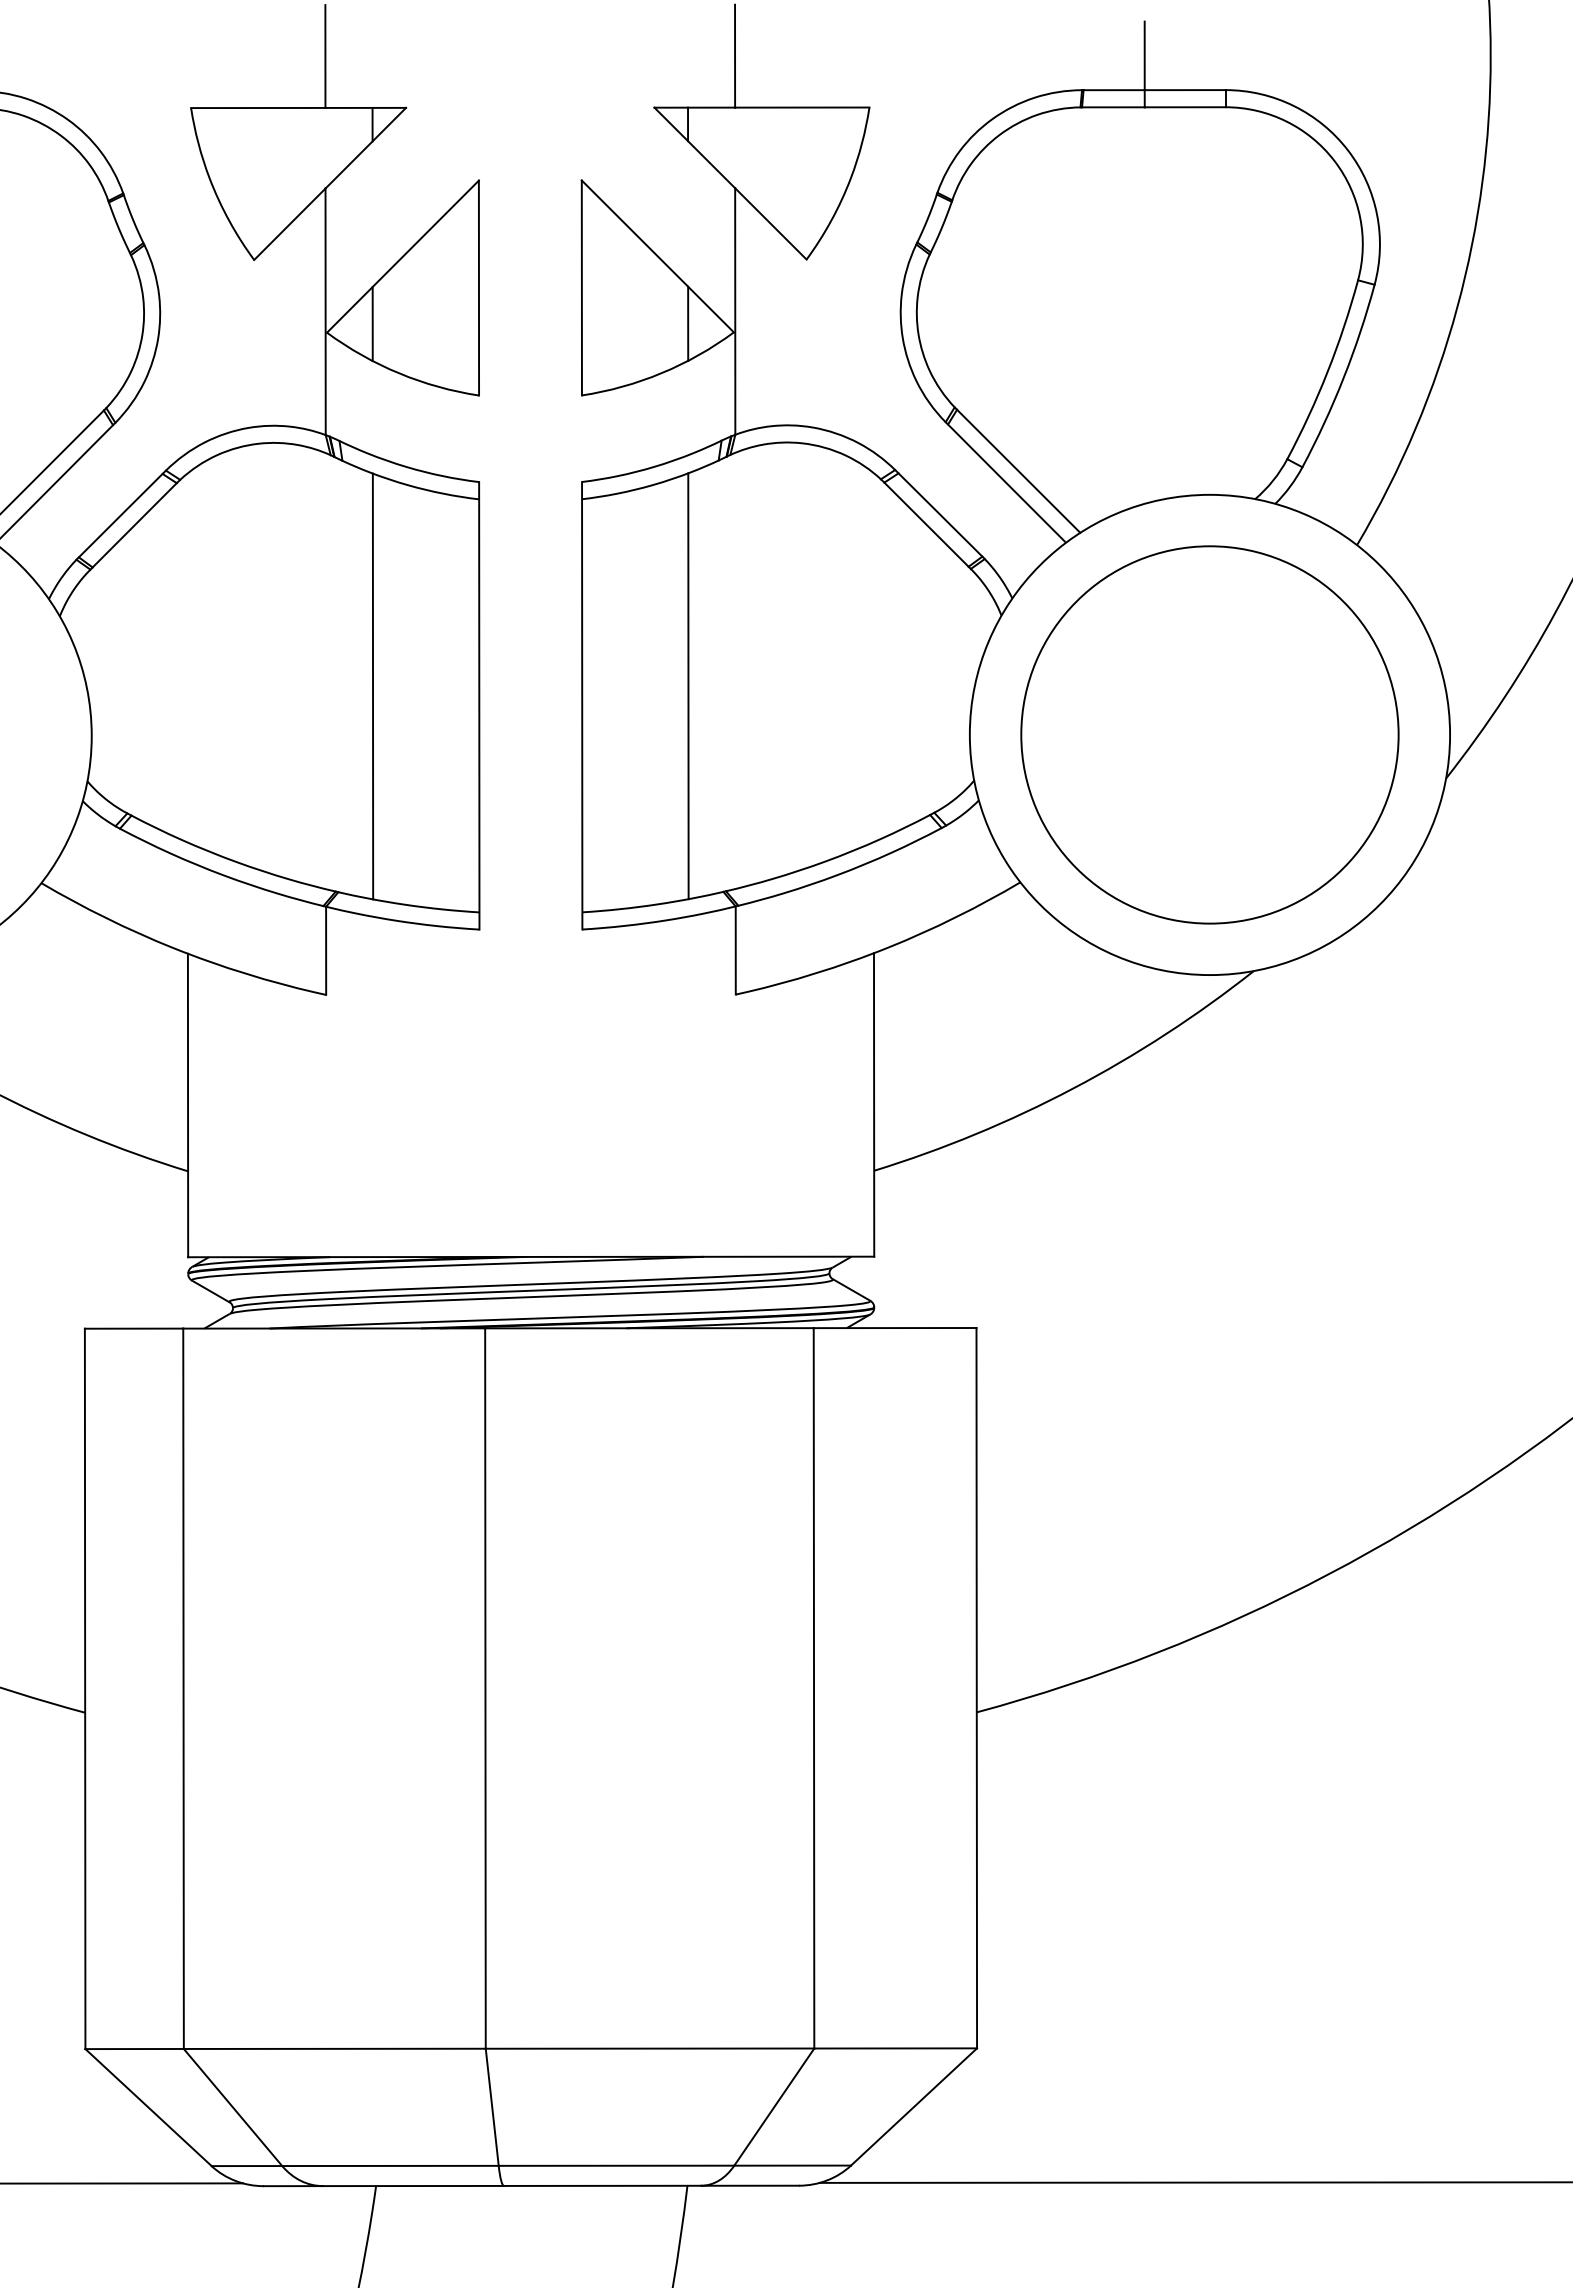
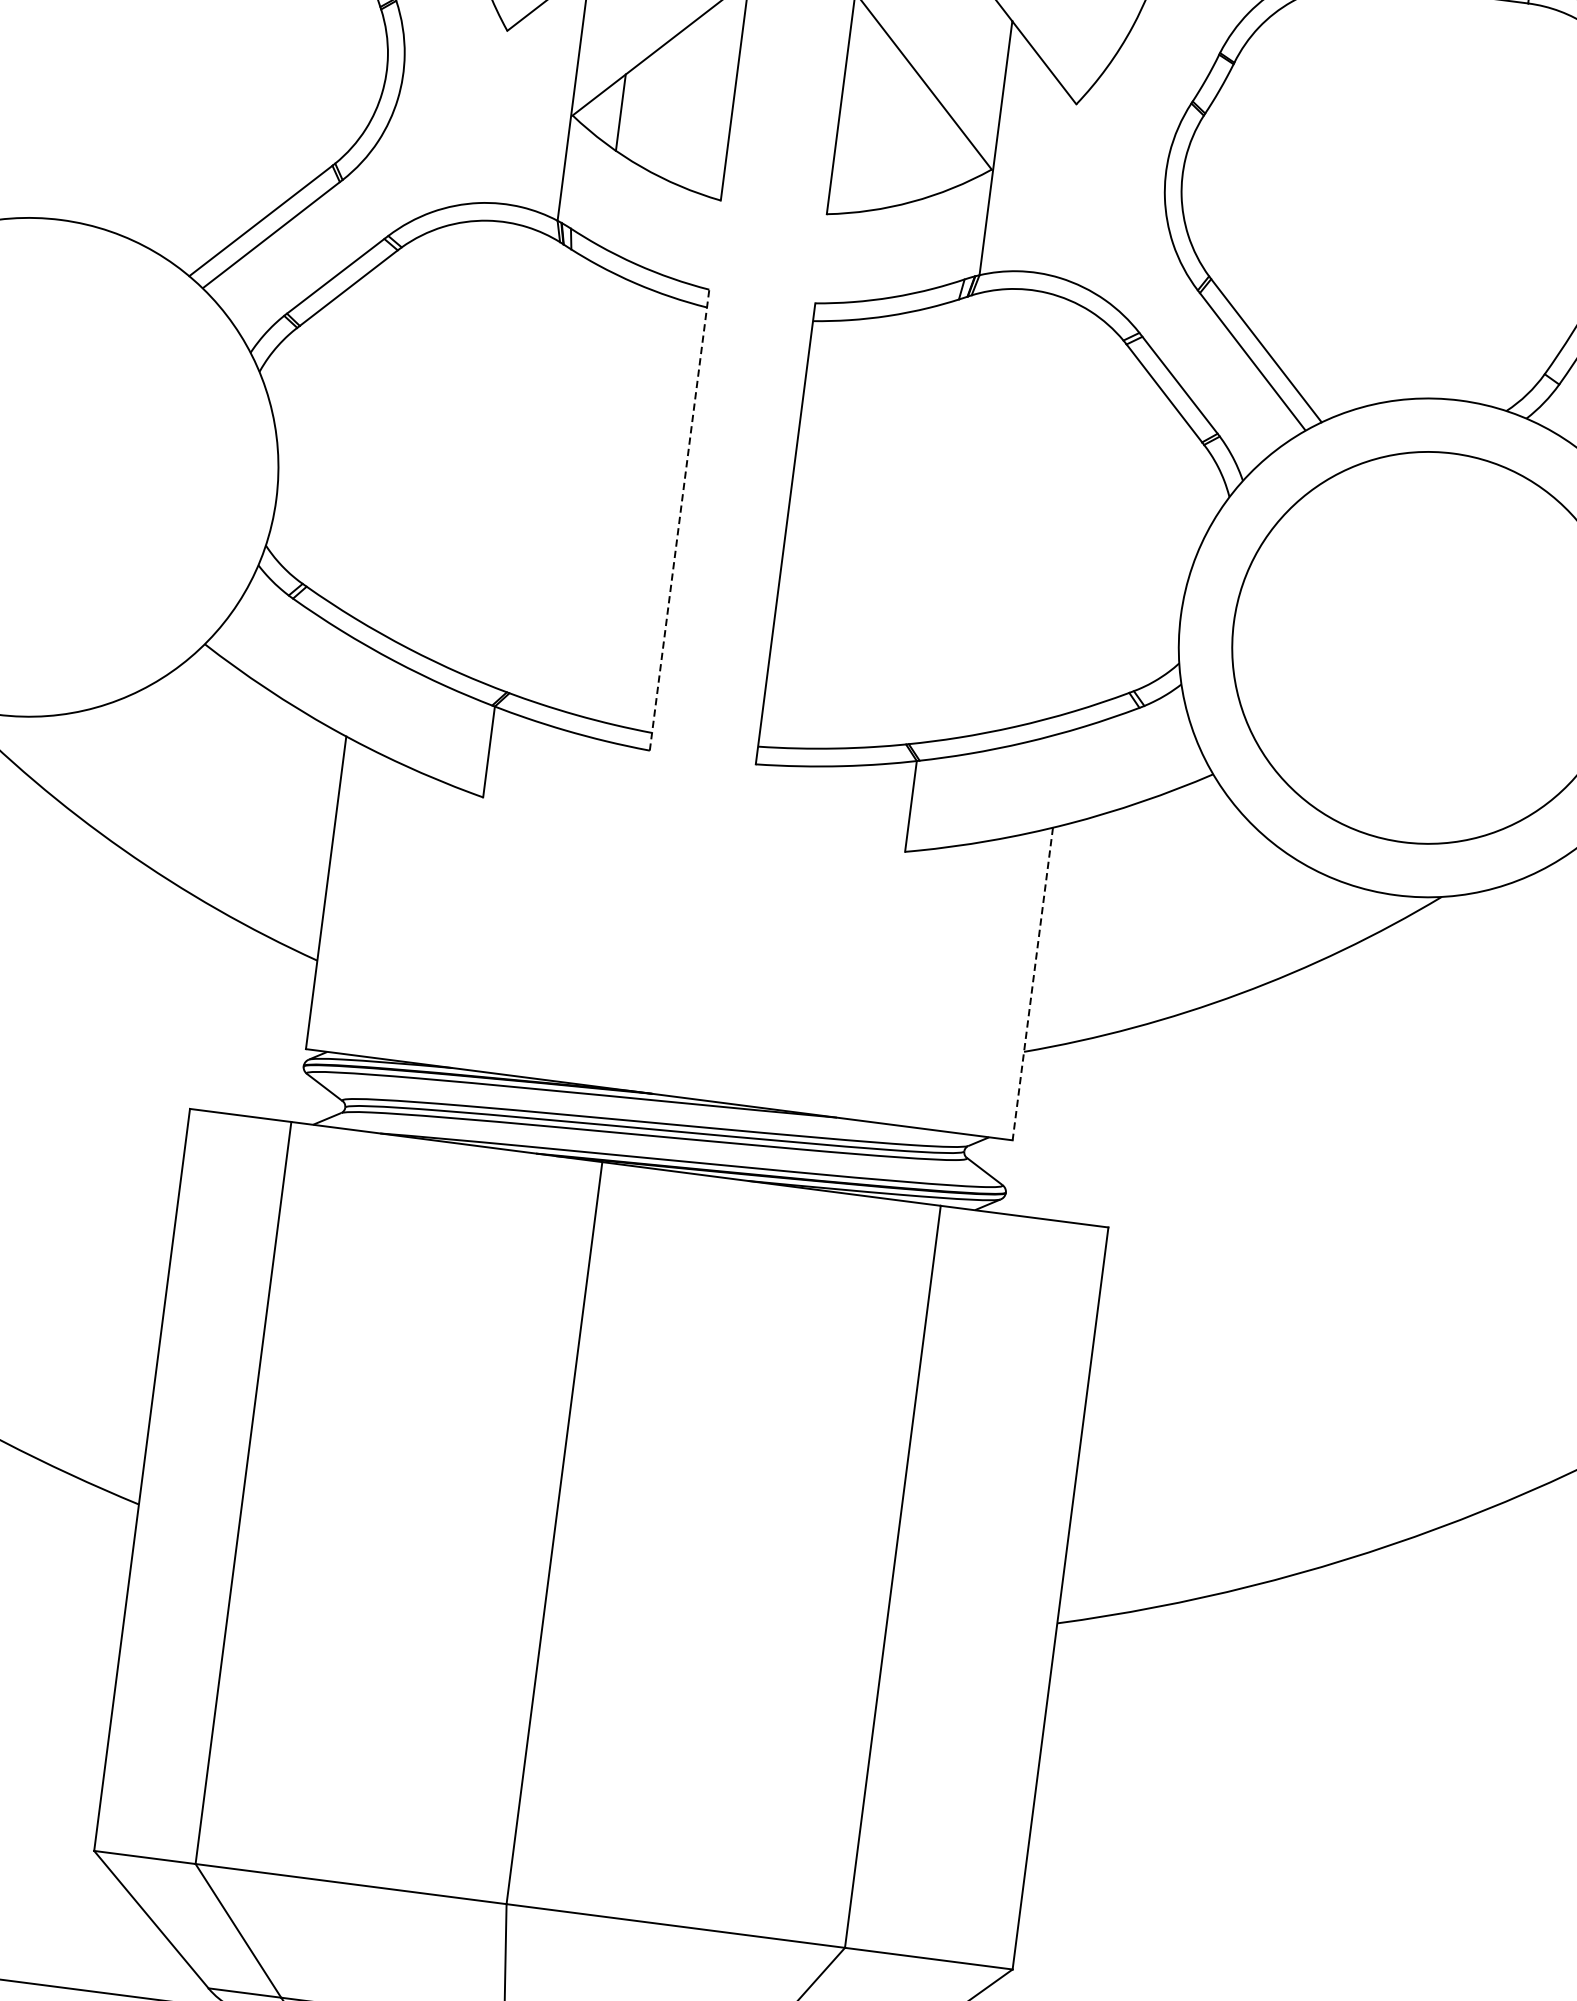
line: (688, 323) -> (946, 154), removed
line: (372, 686) -> (572, 485), removed
line: (688, 686) -> (897, 528), removed
line: (479, 705) -> (679, 519), solid -> dashed
line: (874, 1104) -> (1033, 983), solid -> dashed

